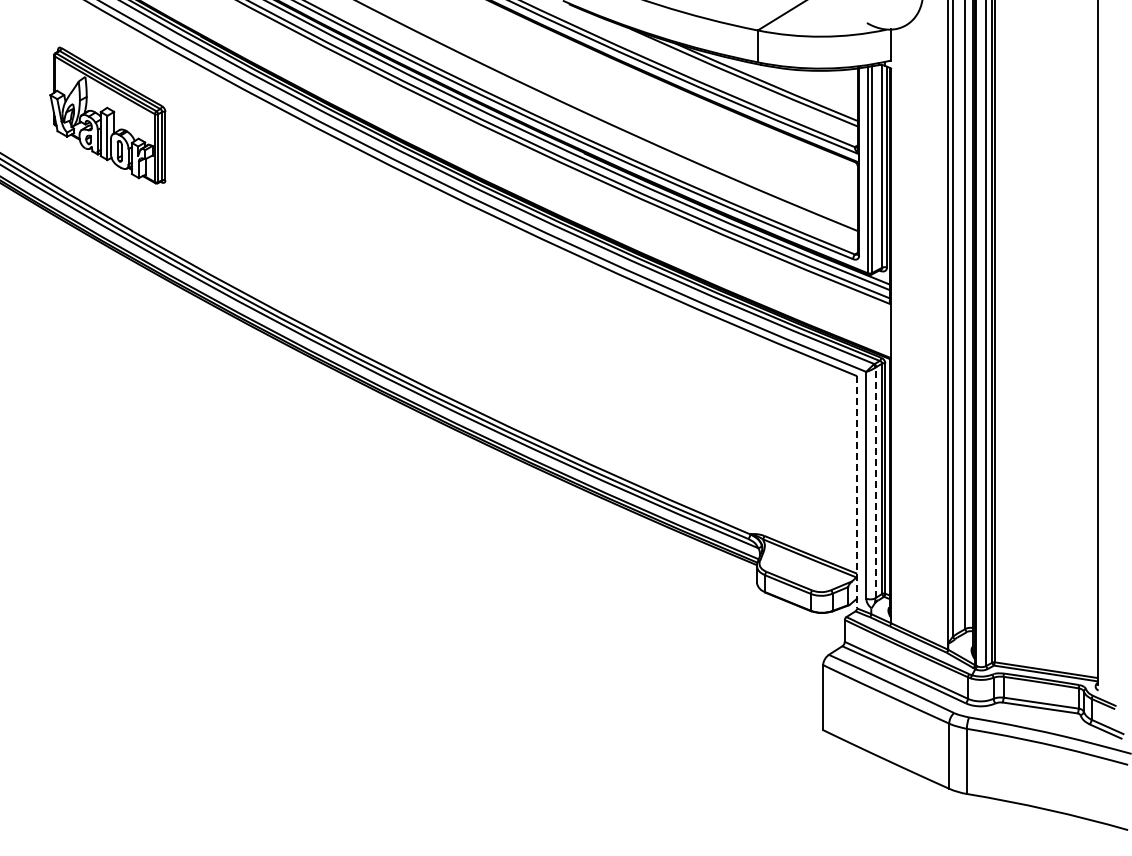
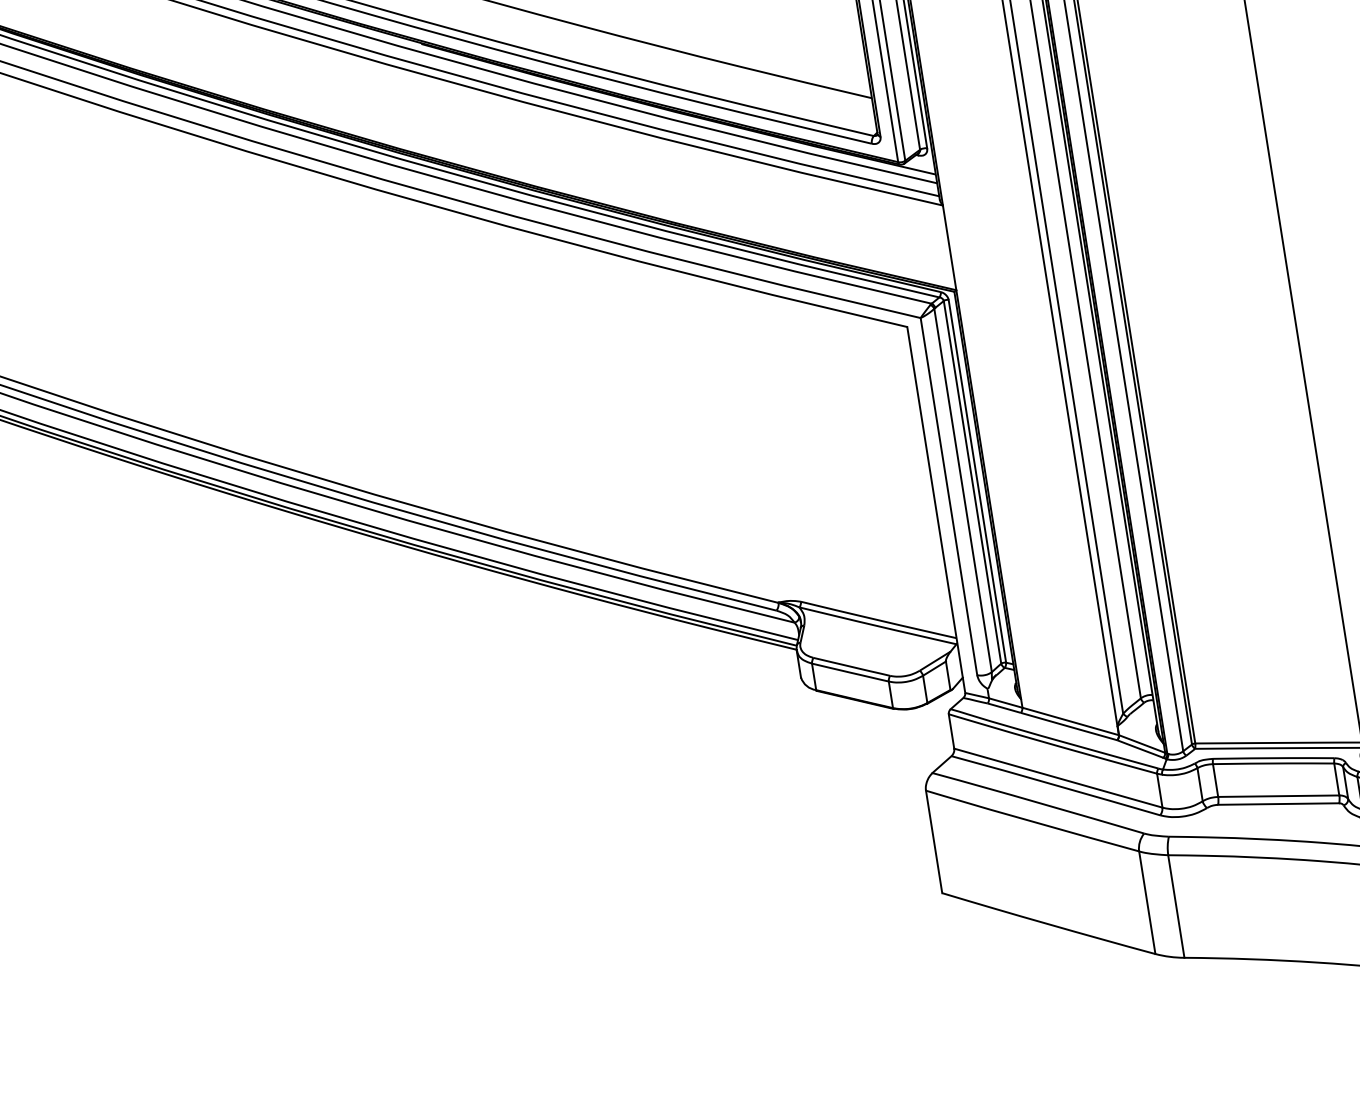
line: (875, 482) -> (962, 489), dashed -> solid
line: (857, 492) -> (936, 510), dashed -> solid

